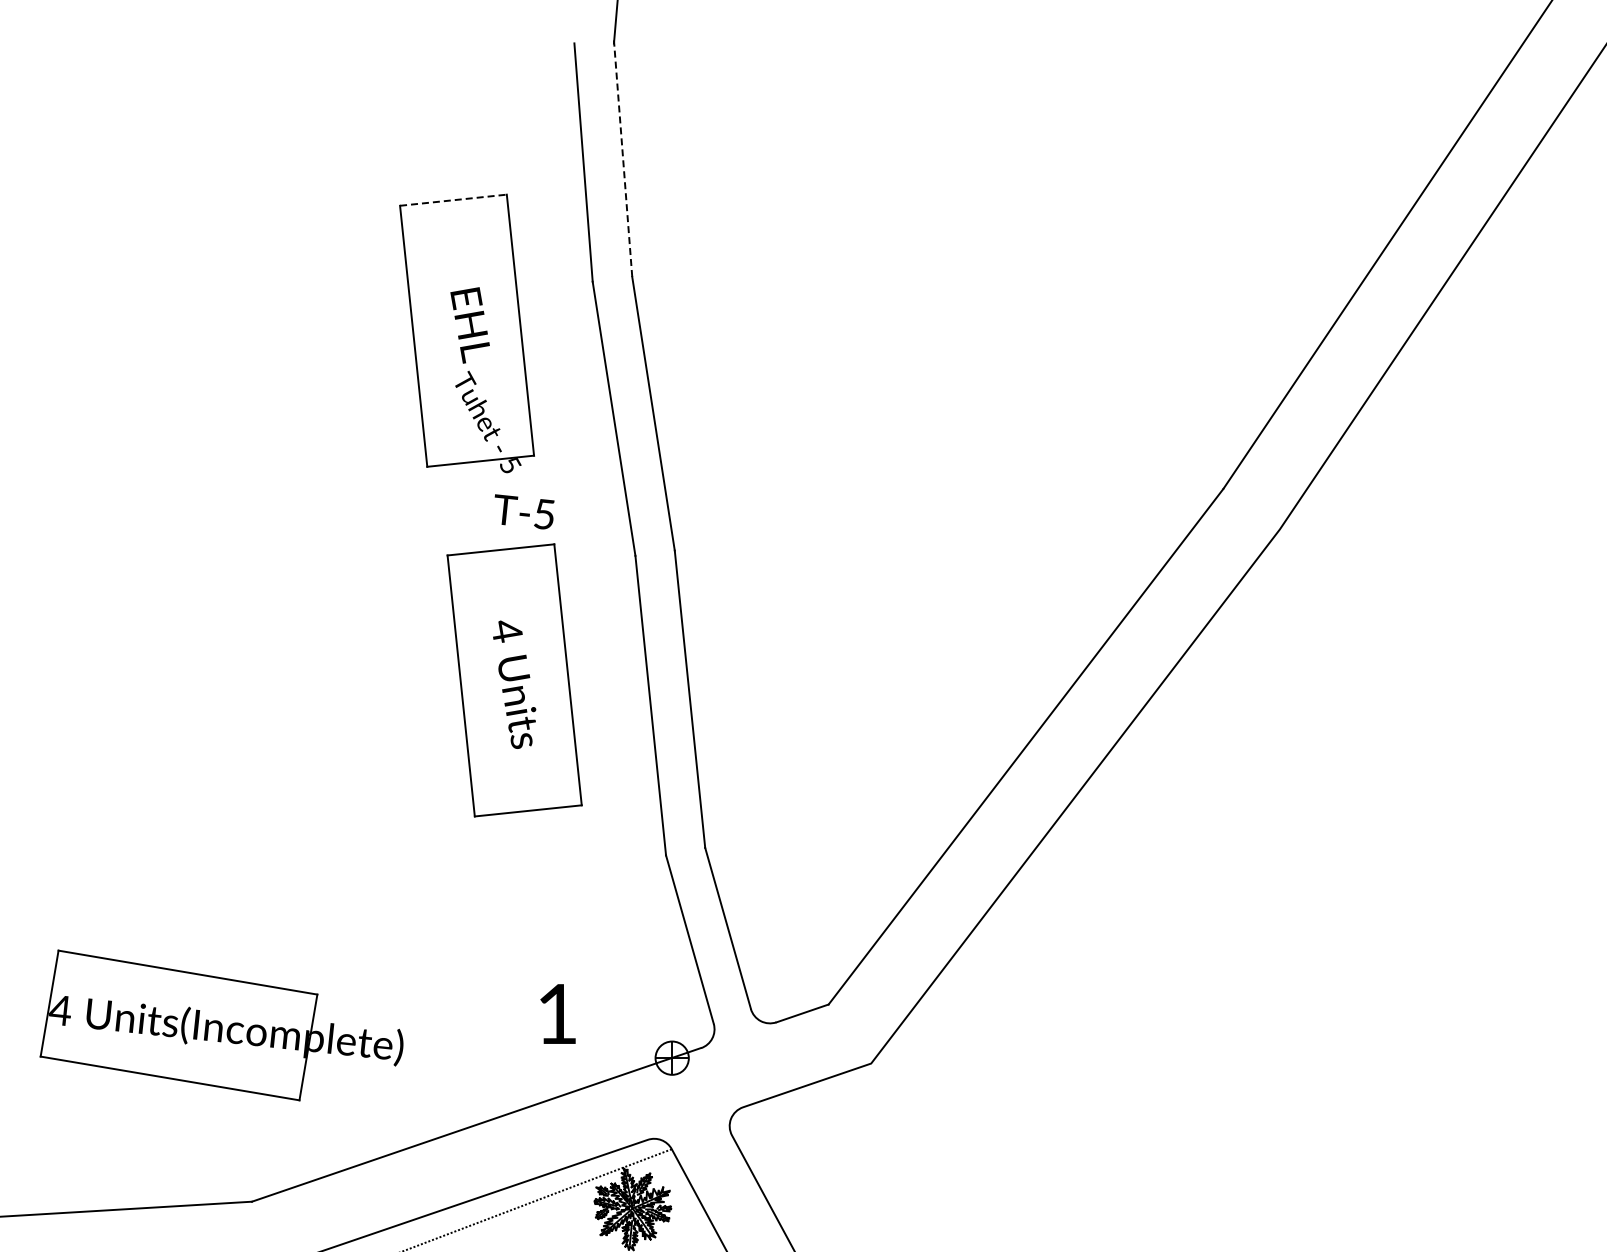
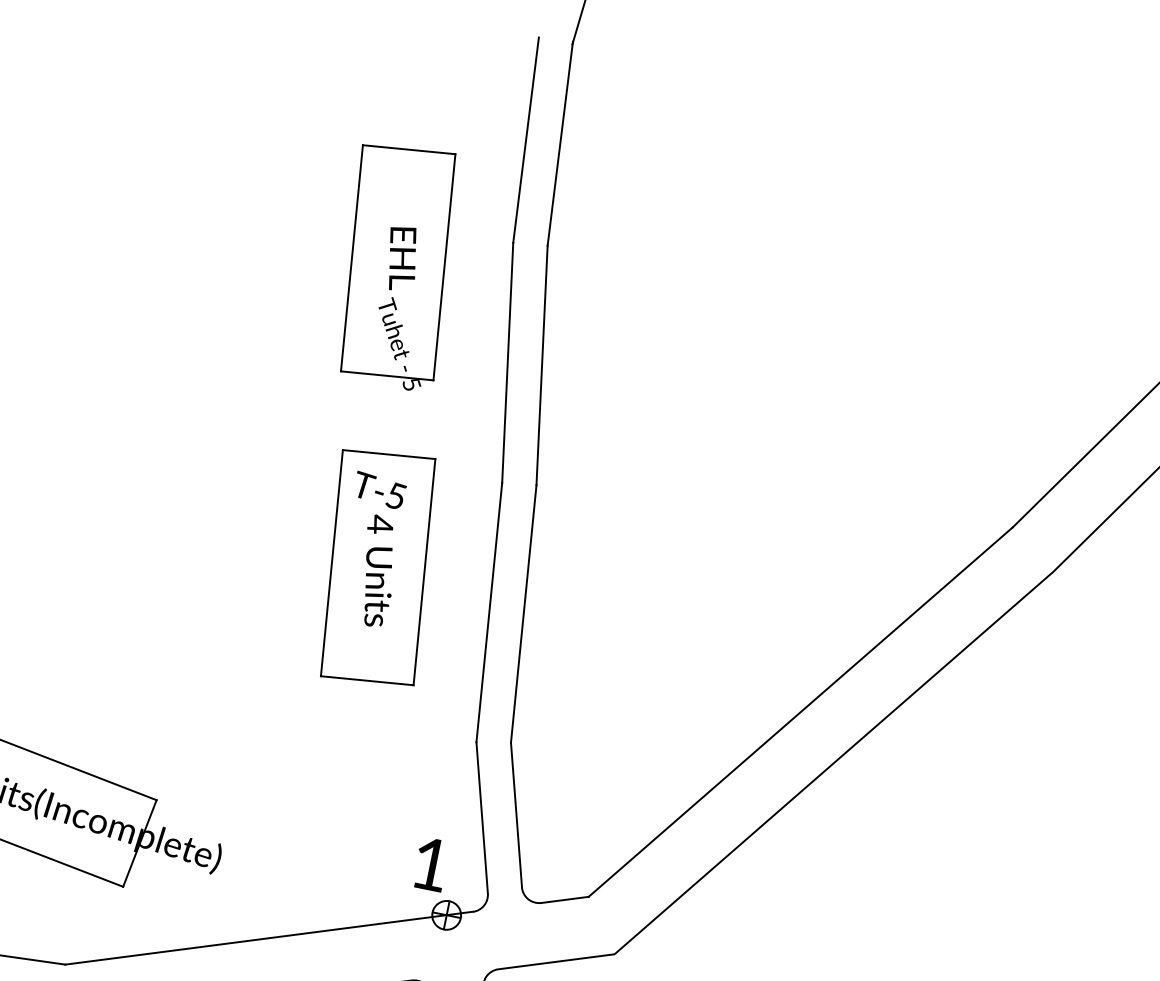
line: (623, 158) -> (560, 143), dashed -> solid
line: (453, 200) -> (409, 149), dashed -> solid
text: (524, 511) -> (379, 490), moved
text: (557, 1013) -> (430, 863), moved

